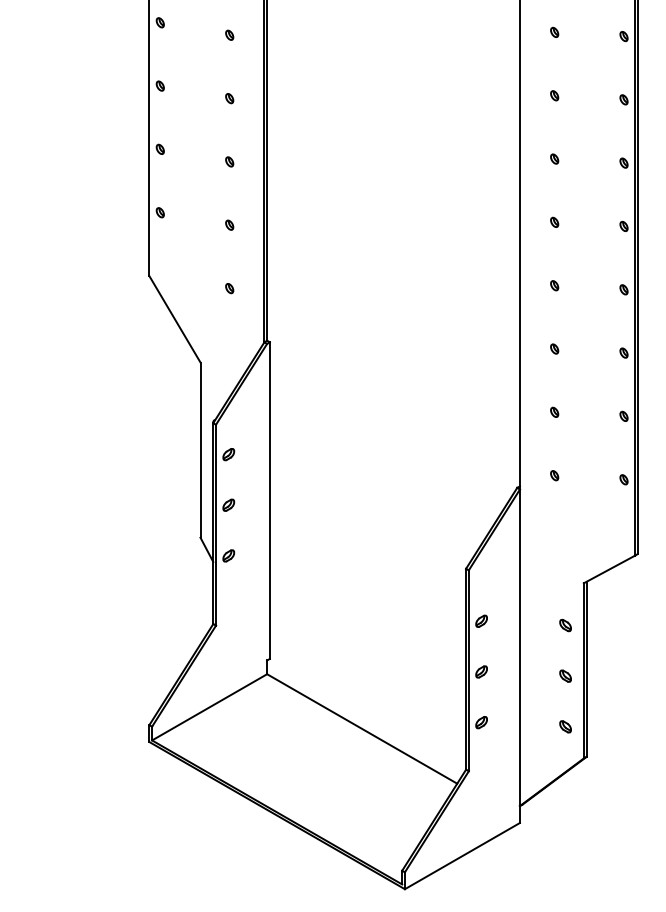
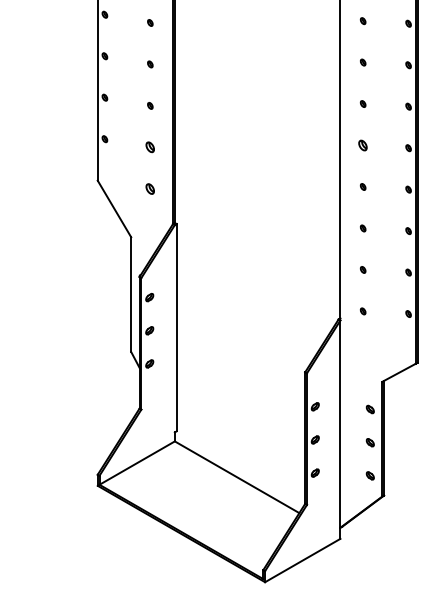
part: (555, 222) -> (363, 145), size x1.6
part: (229, 225) -> (150, 147), size x1.6
part: (229, 288) -> (150, 188), size x1.6

